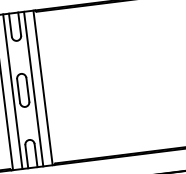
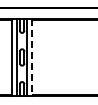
line: (42, 88) -> (31, 57), solid -> dashed

